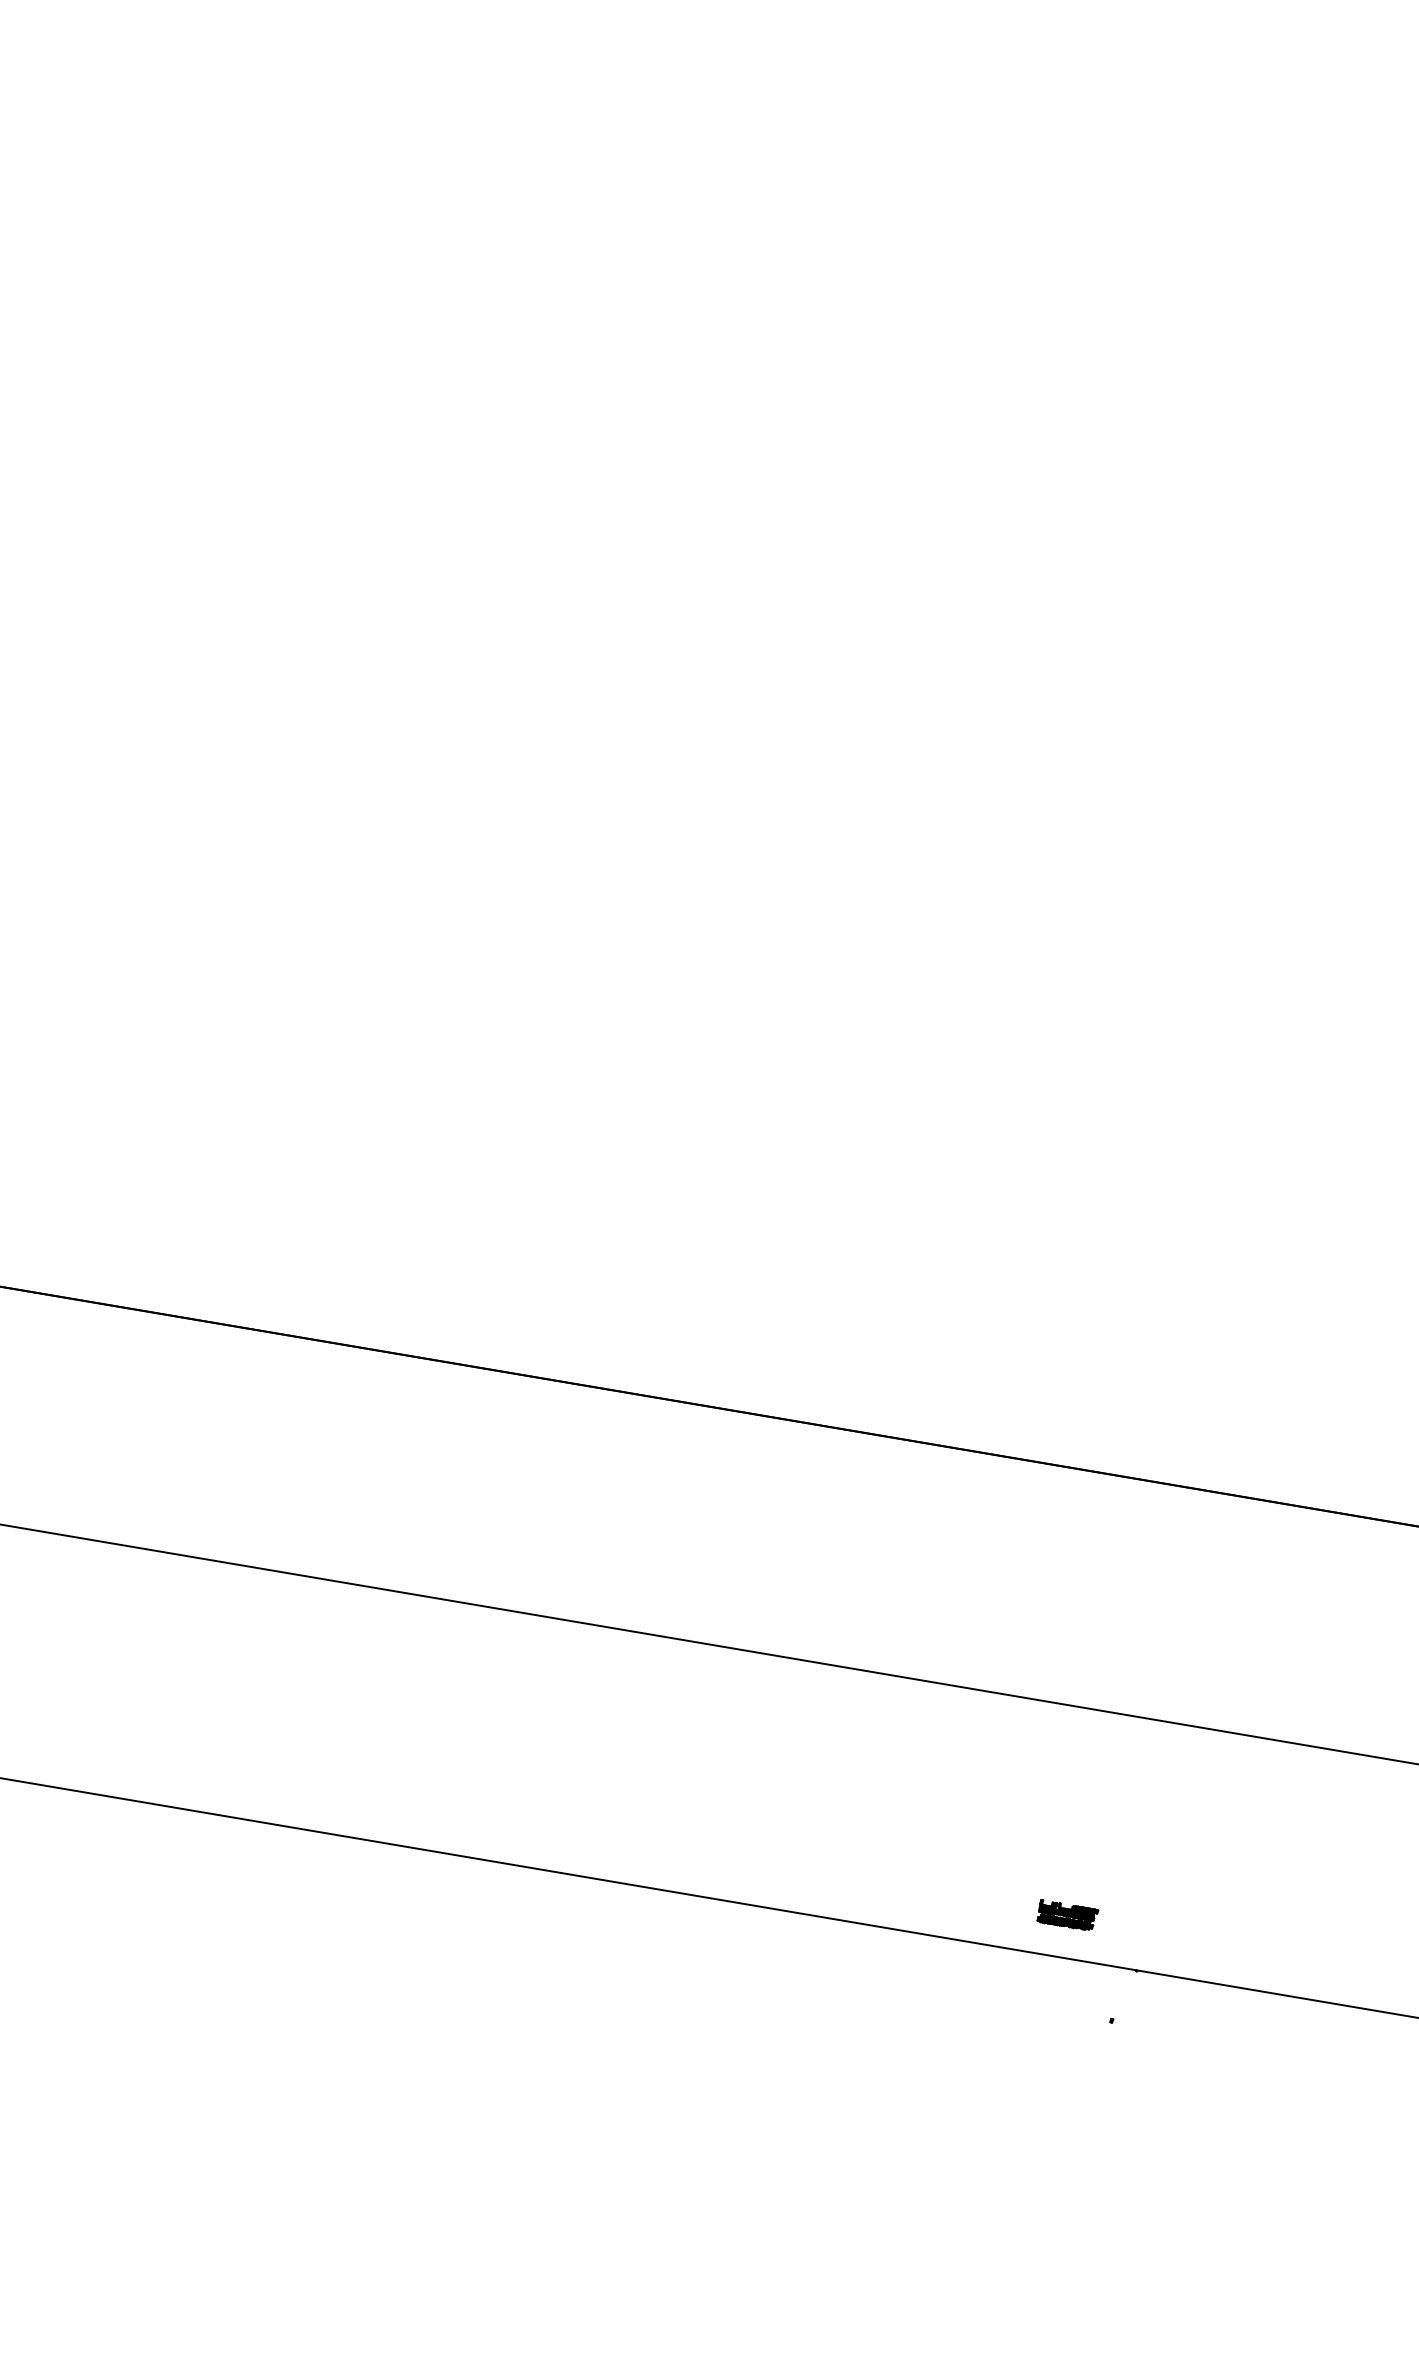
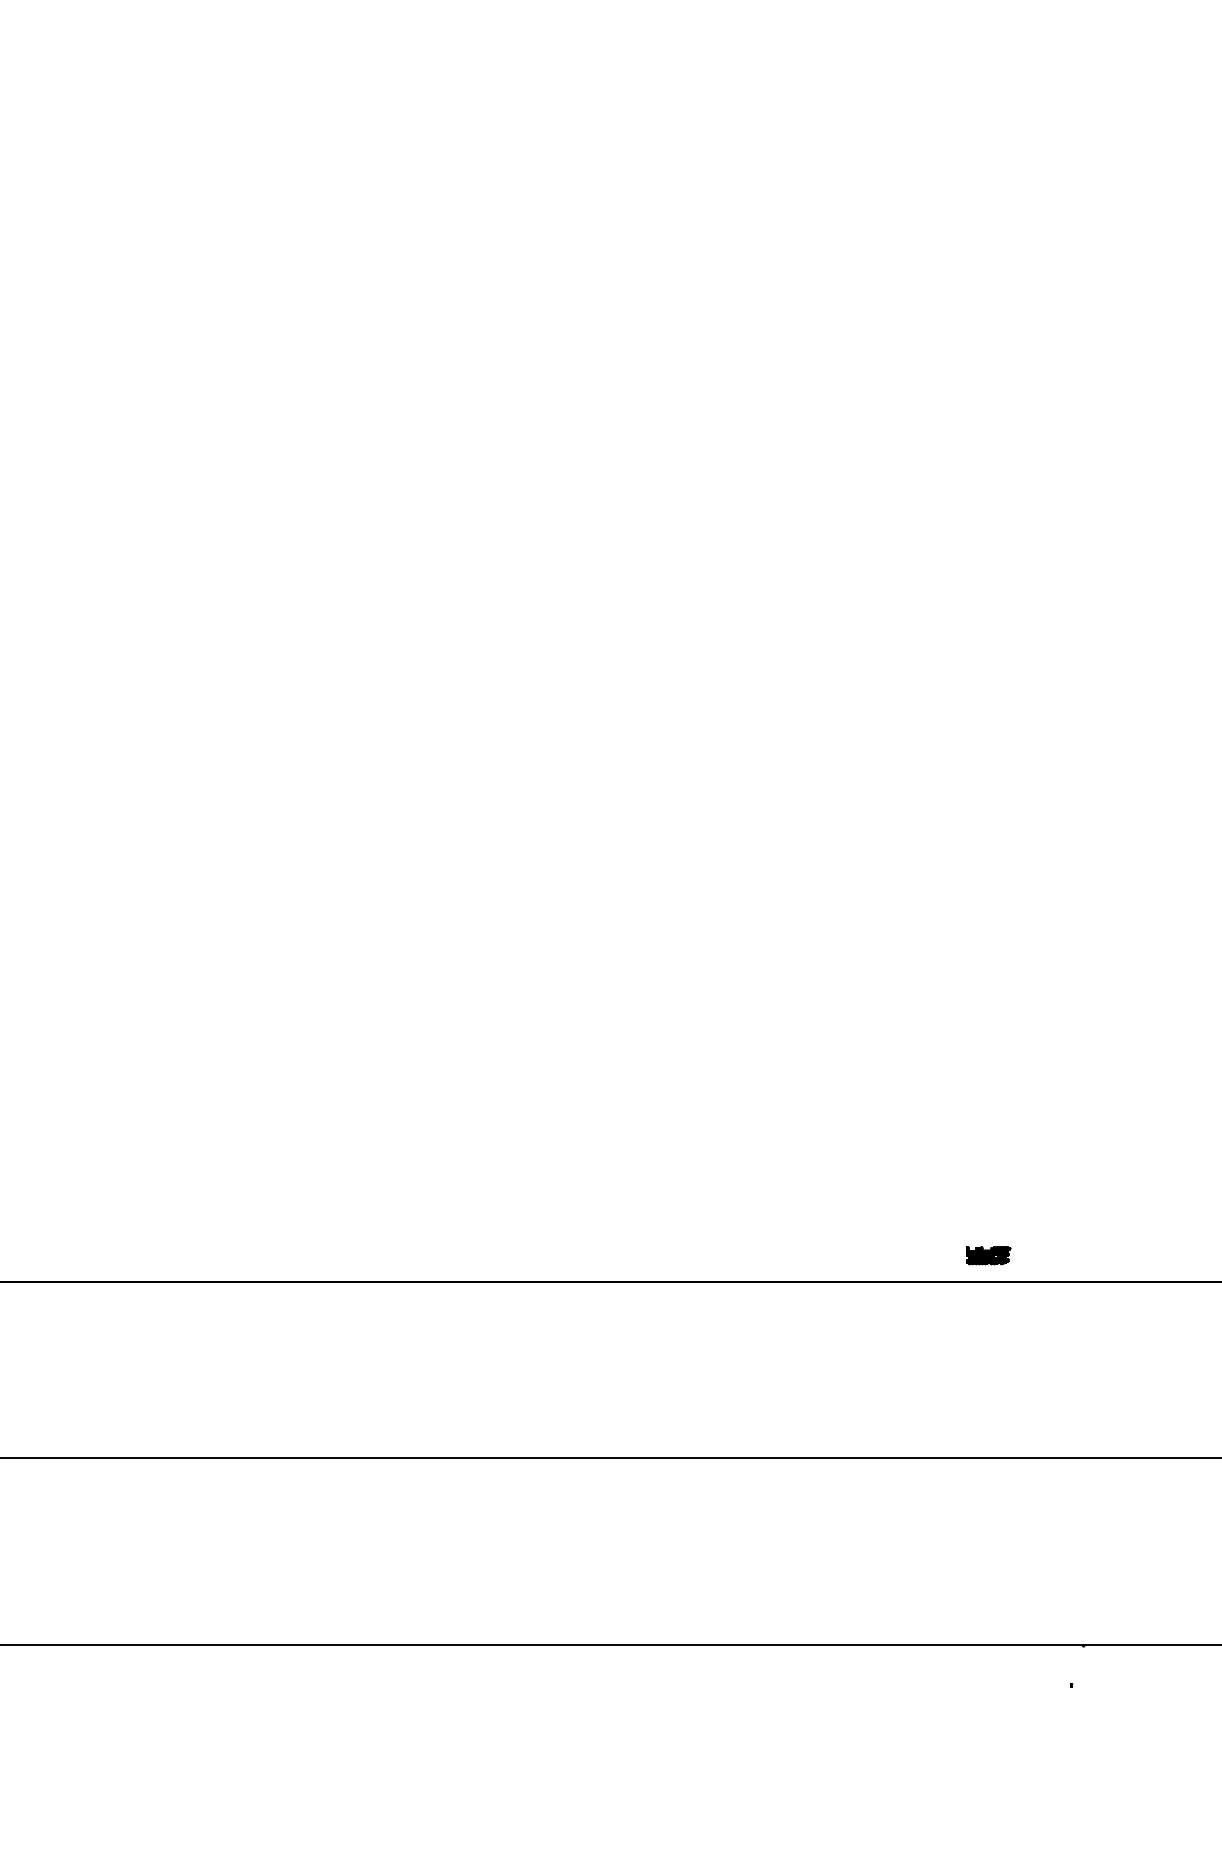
part: (1067, 1915) -> (988, 1255), moved

